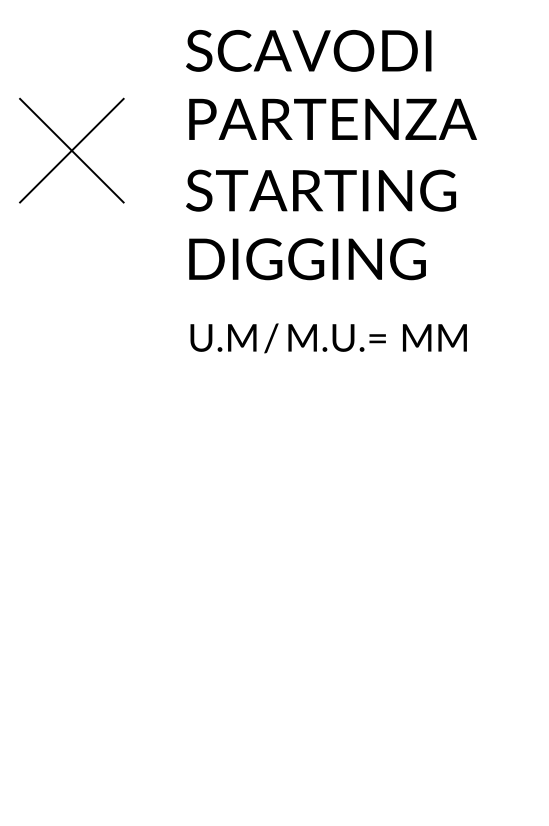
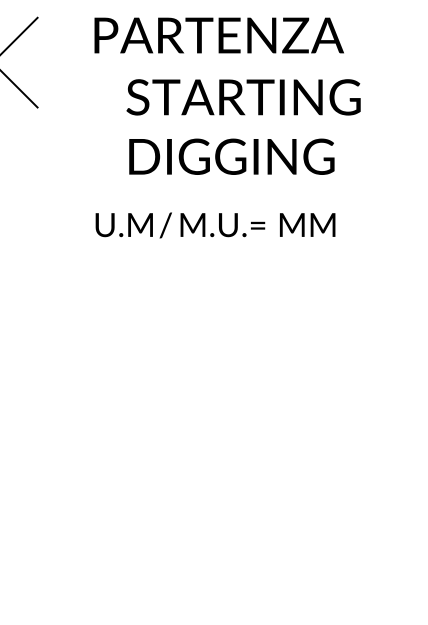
text: (320, 224) -> (243, 126), moved

